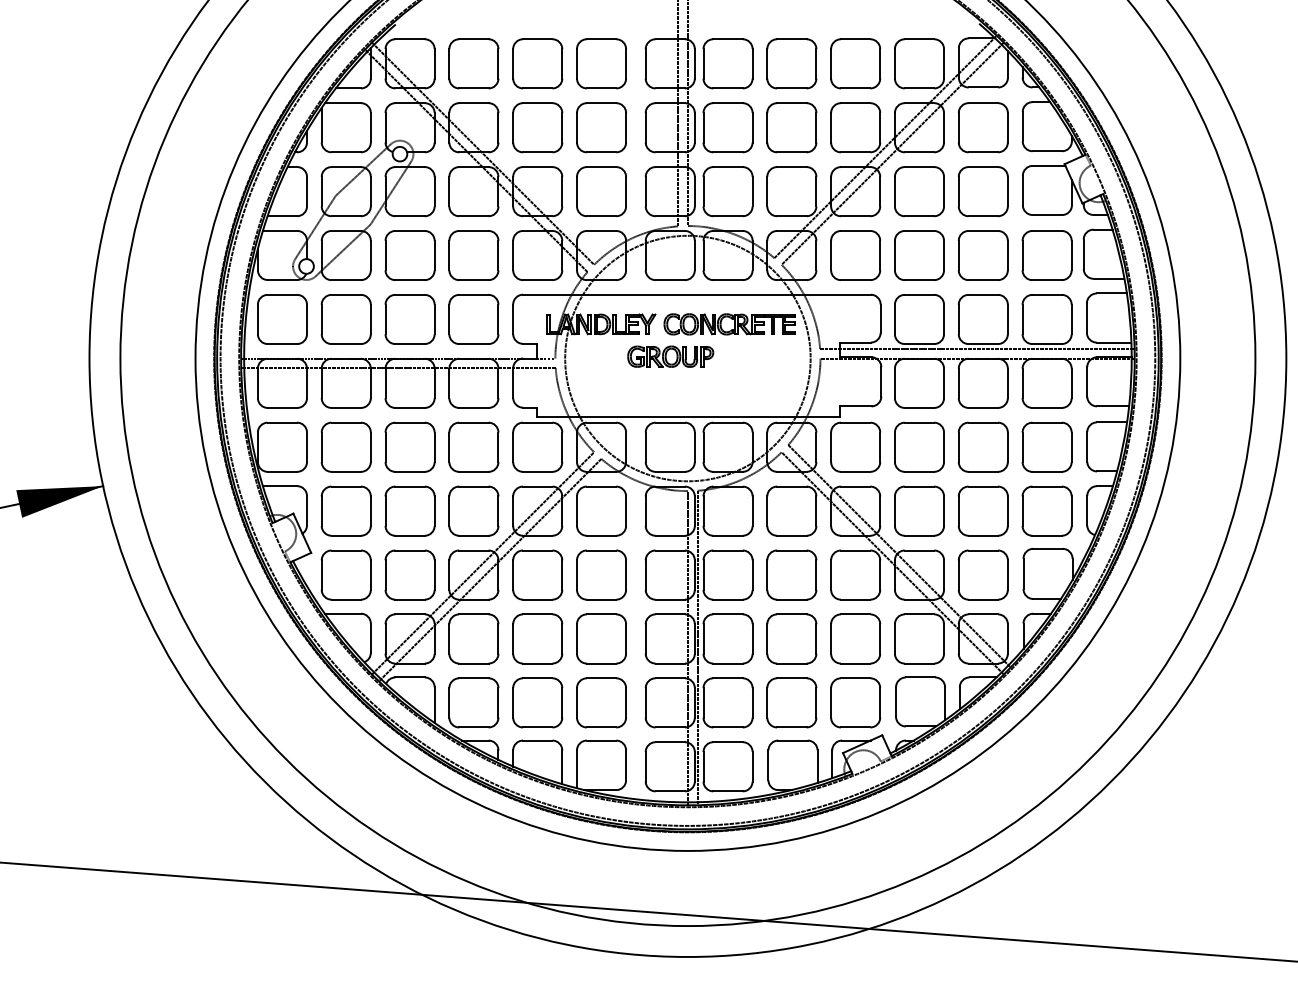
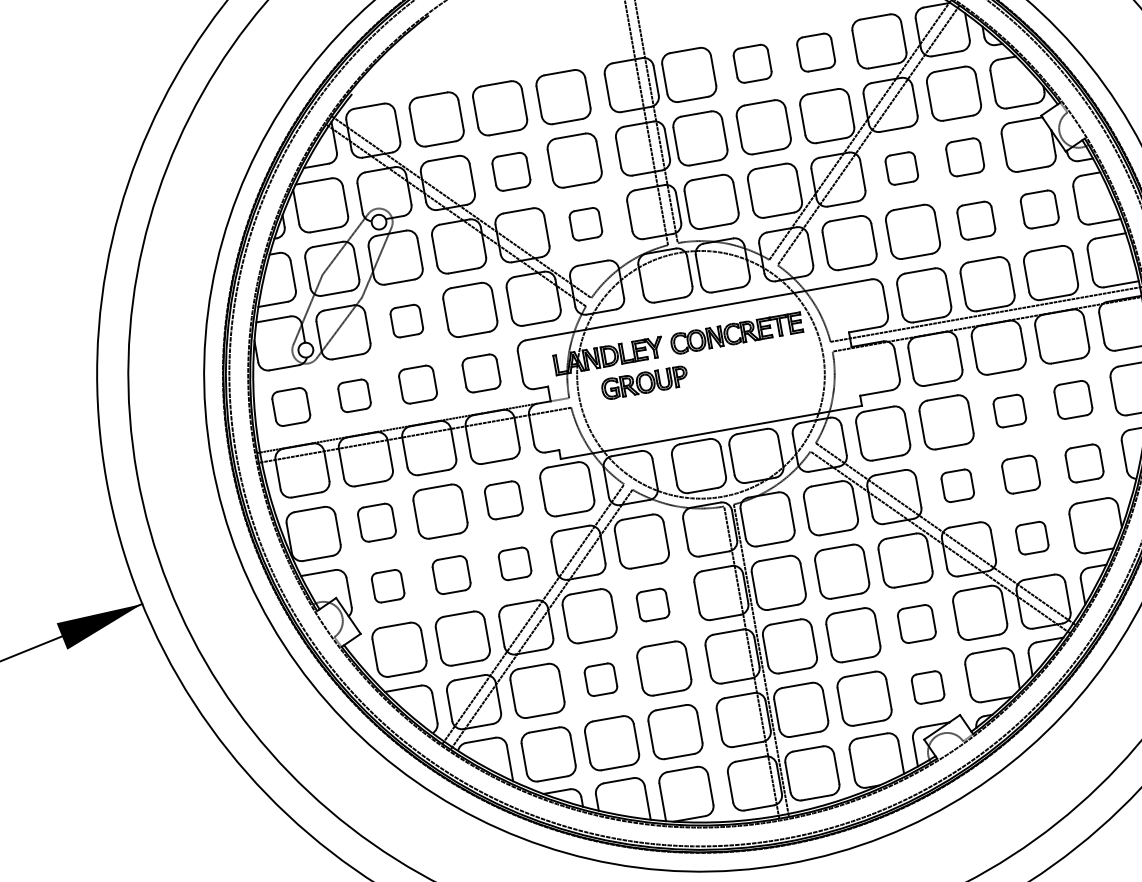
part: (791, 63) -> (752, 63), size x0.7
part: (855, 63) -> (815, 52), size x0.7
part: (537, 127) -> (511, 171), size x0.7
part: (601, 191) -> (585, 223), size x0.6
part: (919, 191) -> (901, 168), size x0.6
part: (982, 191) -> (964, 157), size x0.7
part: (409, 255) -> (406, 321), size x0.6
part: (982, 255) -> (975, 220), size x0.7
part: (1046, 255) -> (1039, 209), size x0.7
part: (282, 319) -> (291, 407), size x0.7
part: (345, 319) -> (353, 396), size x0.6
part: (409, 319) -> (417, 384), size x0.7
part: (473, 319) -> (481, 373), size x0.7
part: (670, 356) -> (644, 382), moved
part: (345, 446) -> (376, 522), size x0.7
part: (473, 446) -> (503, 499), size x0.7
part: (982, 446) -> (1009, 410), size x0.6
part: (1046, 446) -> (1072, 399), size x0.7
part: (345, 510) -> (387, 585), size x0.6
part: (409, 510) -> (450, 574), size x0.7
part: (473, 510) -> (514, 563), size x0.6
part: (919, 510) -> (957, 485), size x0.6
part: (982, 510) -> (1020, 474), size x0.7
part: (1046, 510) -> (1083, 462), size x0.7
part: (601, 574) -> (652, 604), size x0.6
part: (982, 574) -> (1031, 537), size x0.6
part: (537, 638) -> (600, 679), size x0.6
part: (855, 638) -> (916, 623), size x0.7
part: (855, 702) -> (927, 687), size x0.6

